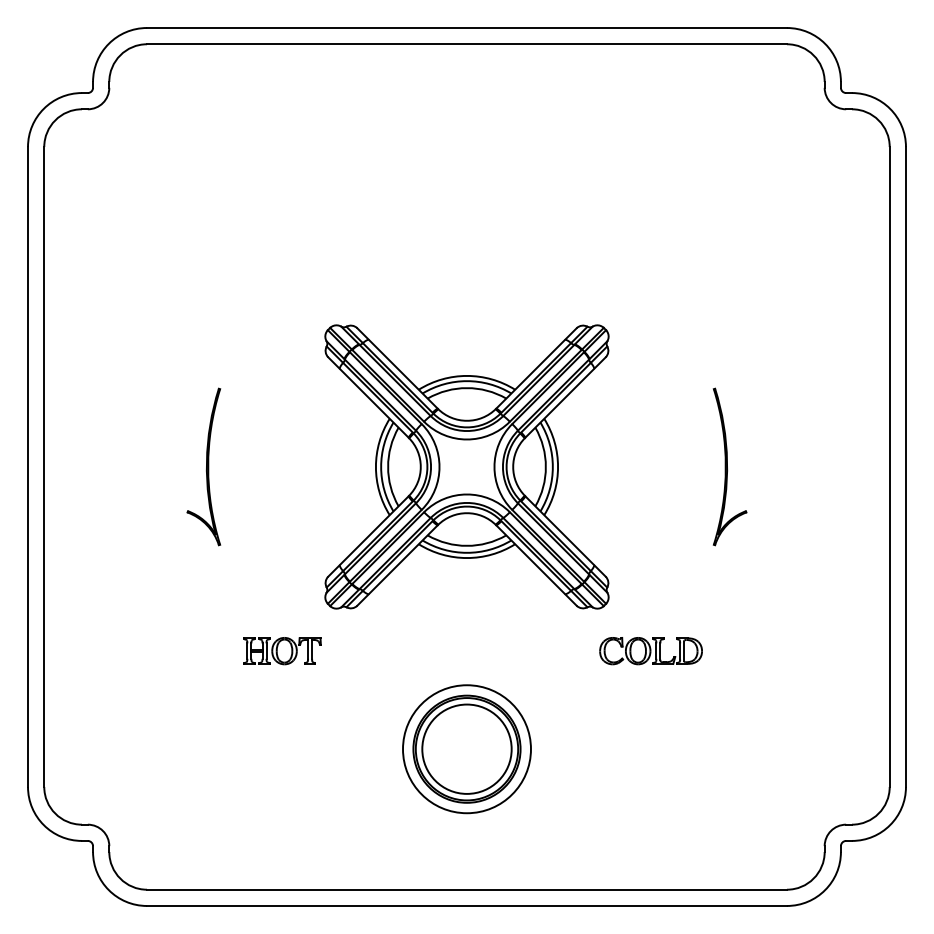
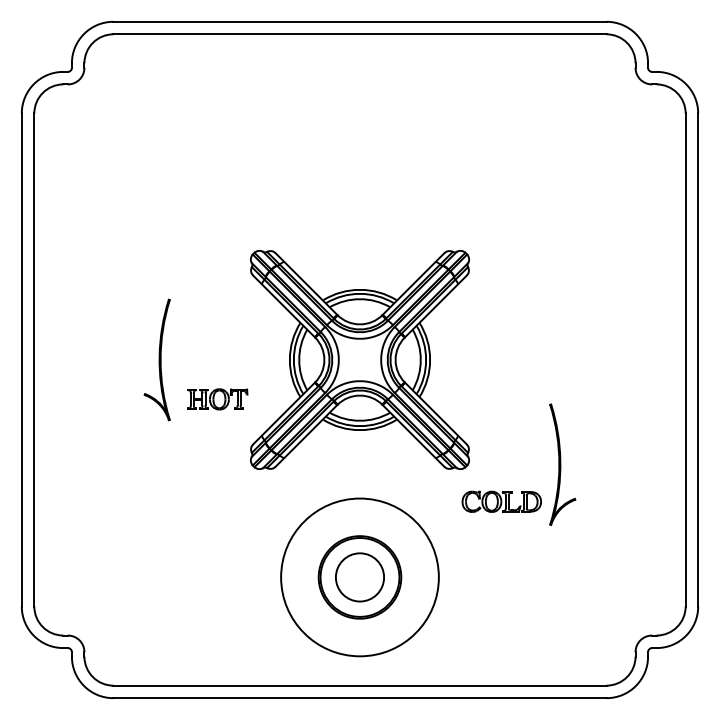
part: (729, 466) -> (562, 464), moved
part: (282, 651) -> (217, 399), moved
circle: (466, 748) -> (359, 576), size x0.7
circle: (466, 749) -> (359, 577), size x1.6

